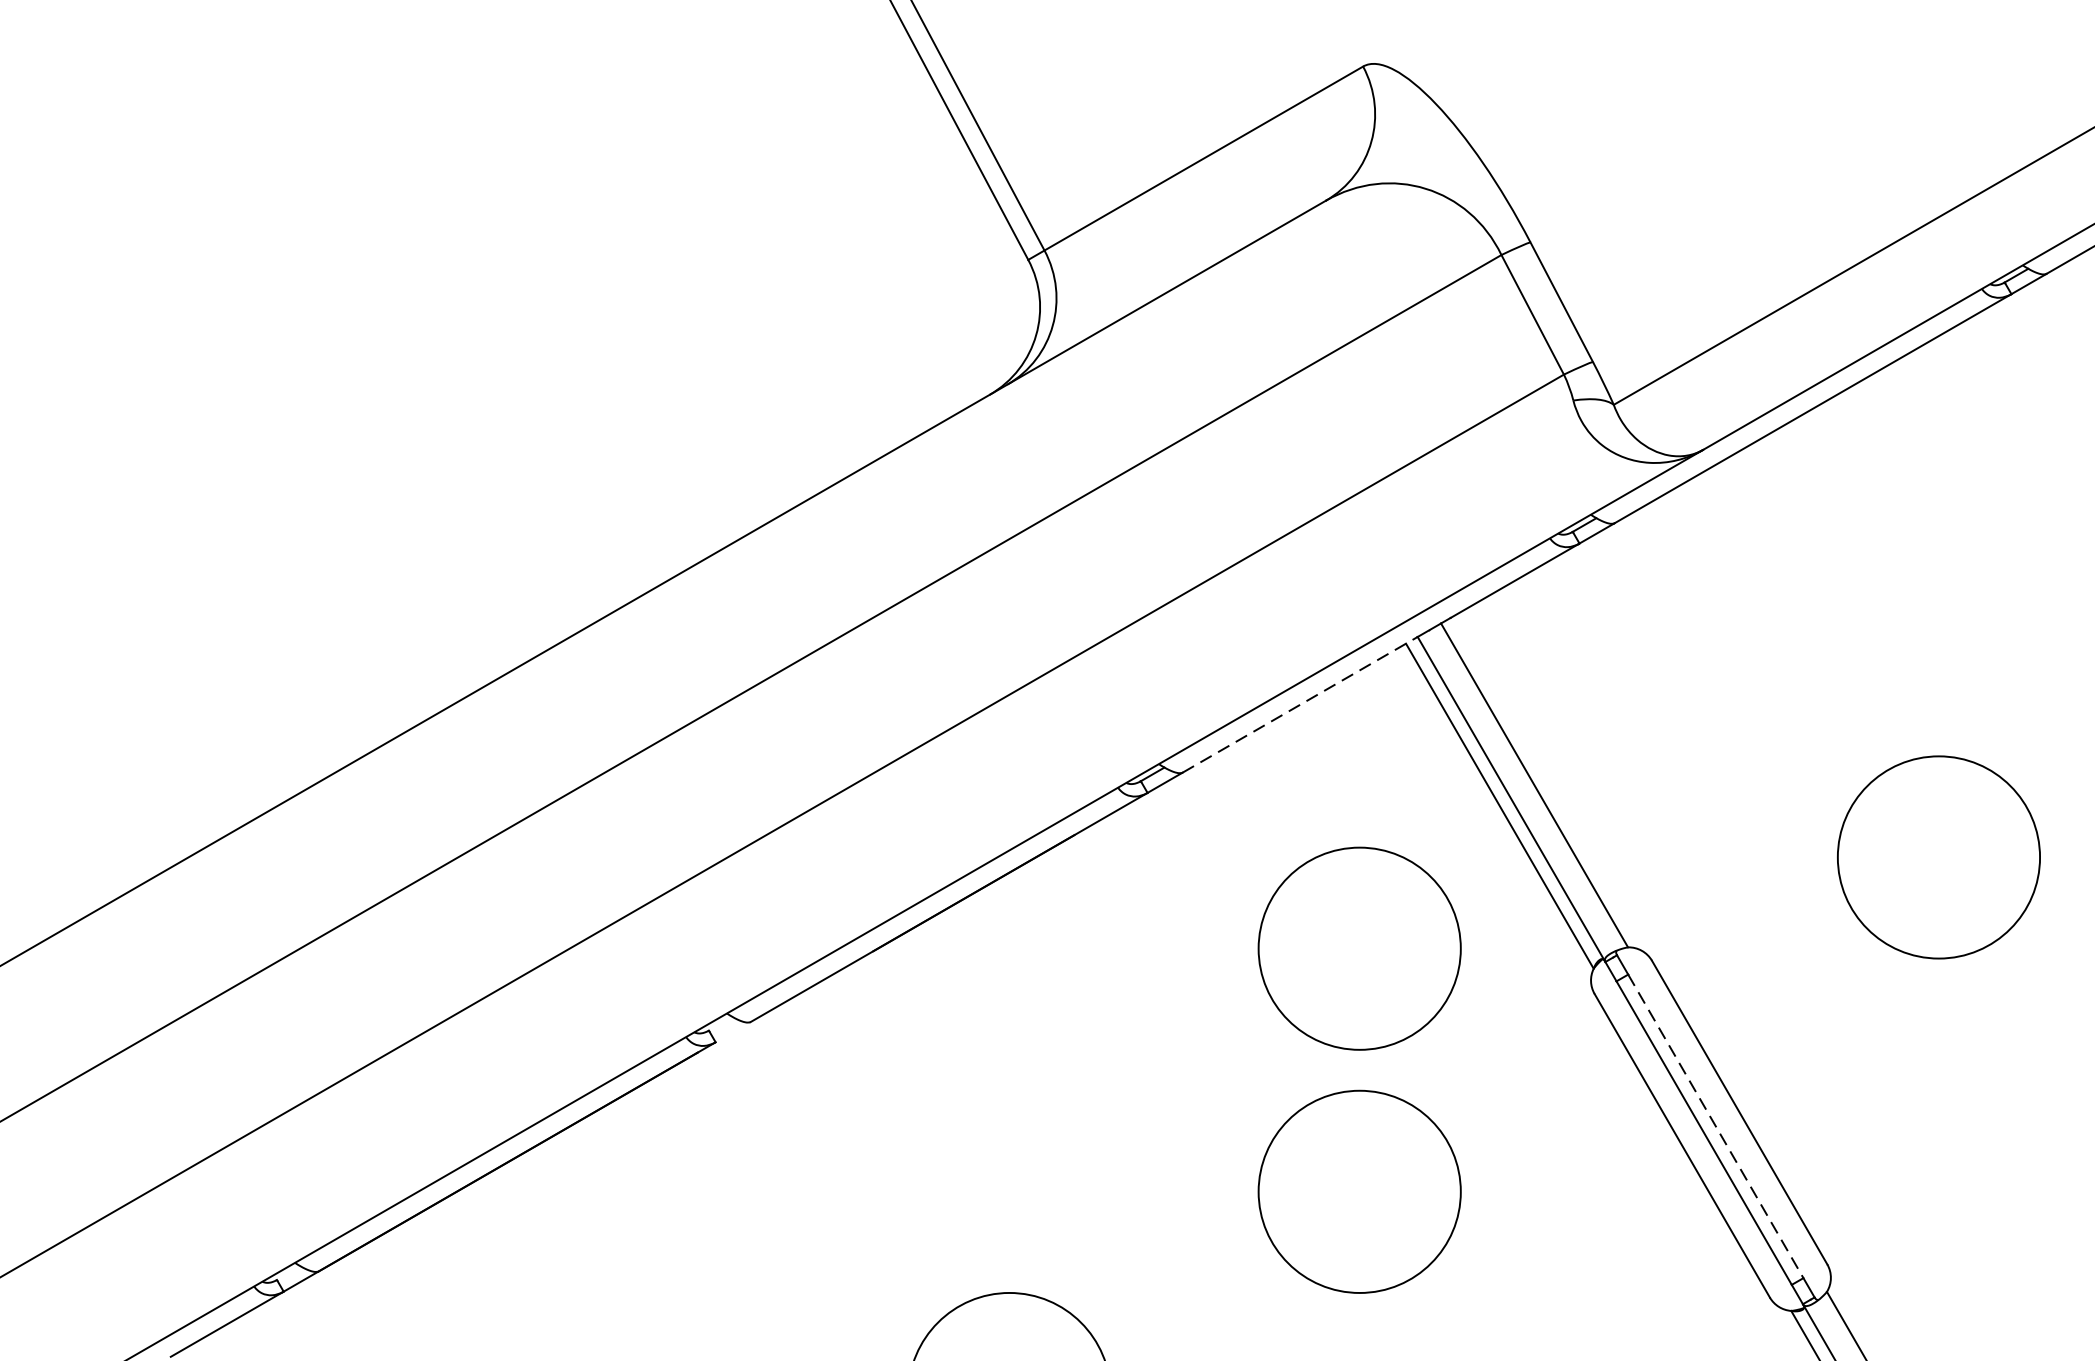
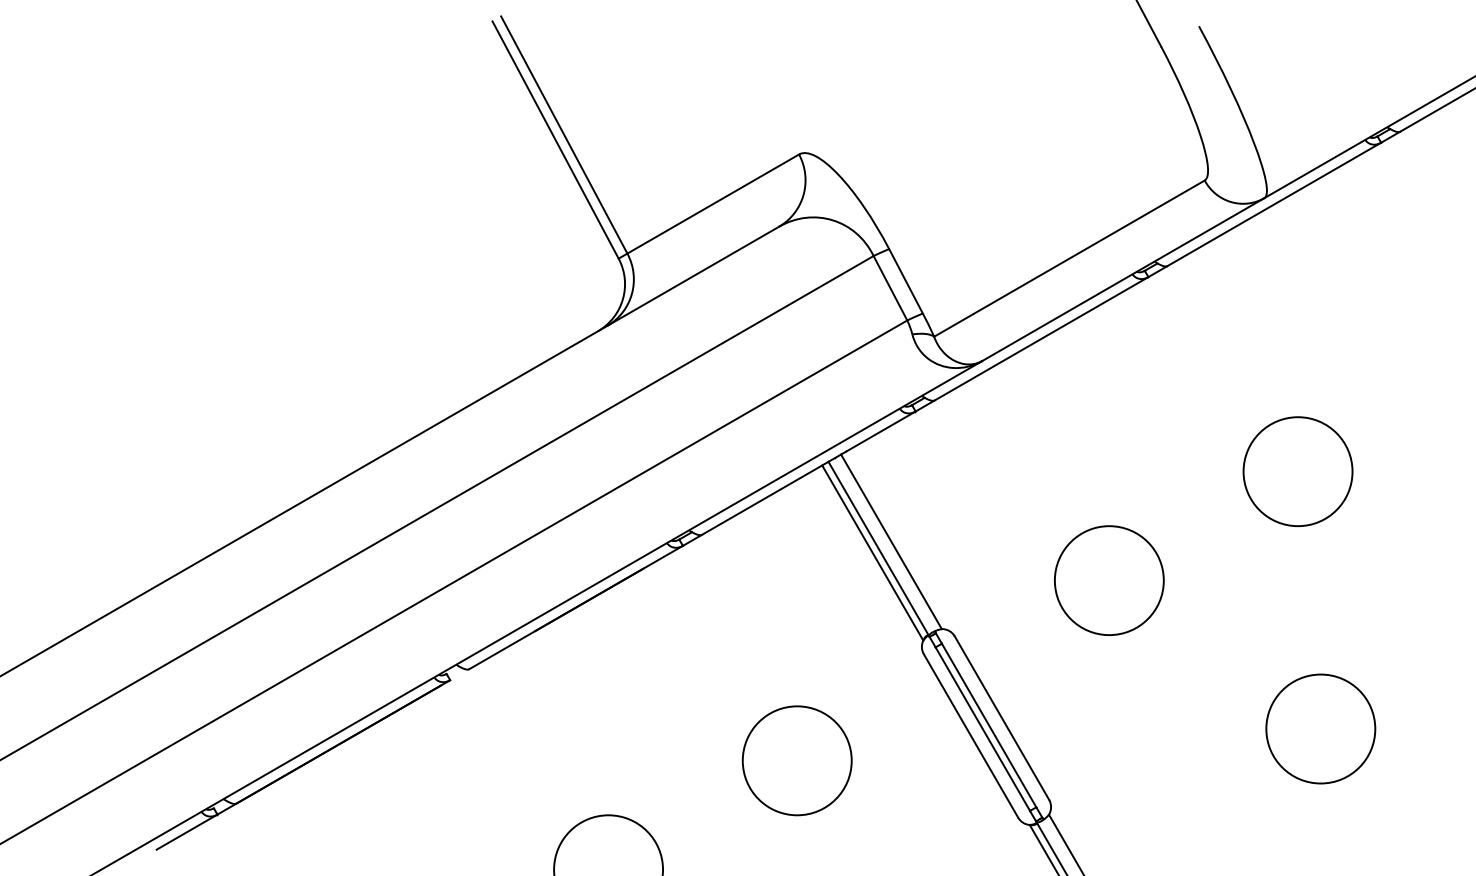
line: (1300, 705) -> (765, 498), dashed -> solid
circle: (1358, 948) -> (796, 629), removed
line: (1716, 1126) -> (989, 725), dashed -> solid

